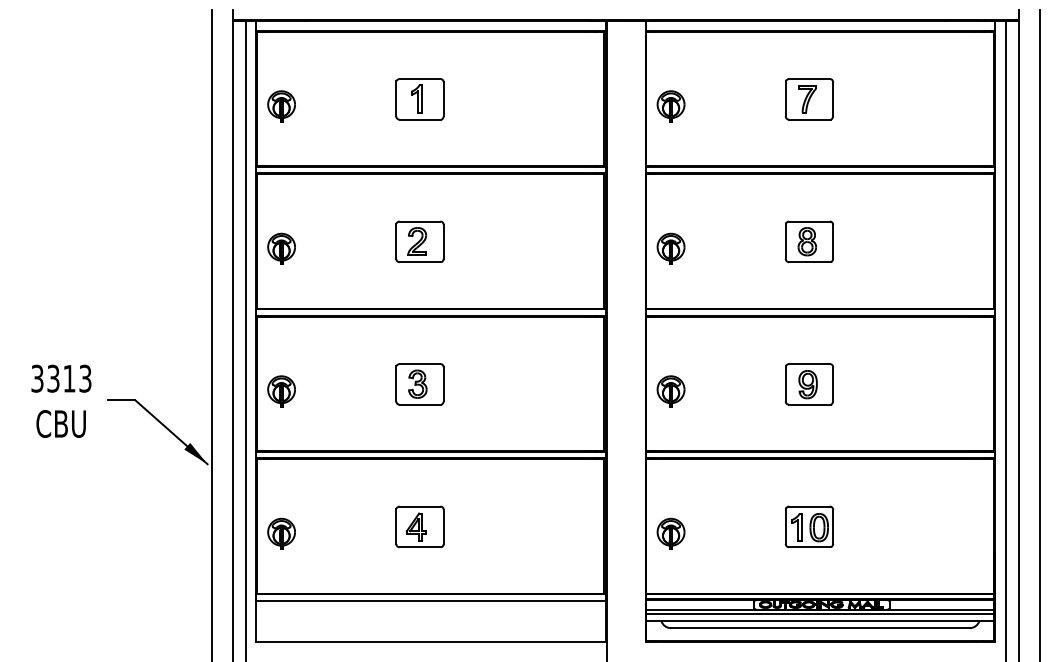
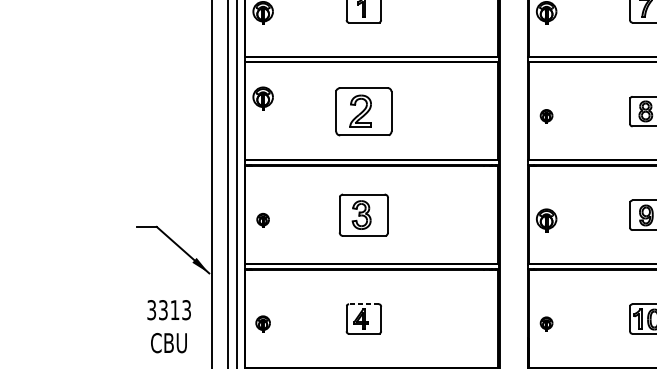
part: (419, 241) -> (363, 111), size x1.6
part: (281, 248) -> (263, 98), moved
part: (670, 248) -> (546, 116), size x0.6
part: (419, 384) -> (363, 215), size x1.4
part: (281, 391) -> (263, 220), size x0.6
text: (61, 400) -> (169, 325), moved
line: (419, 506) -> (363, 304), solid -> dashed
part: (281, 533) -> (263, 323), size x0.7
part: (670, 533) -> (546, 323), size x0.6

